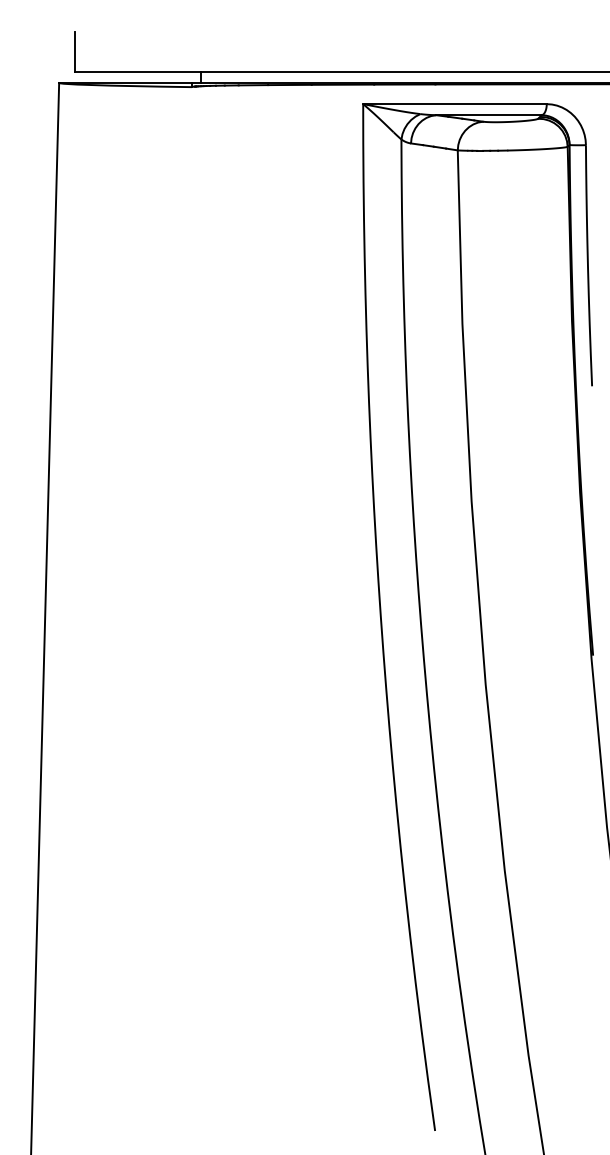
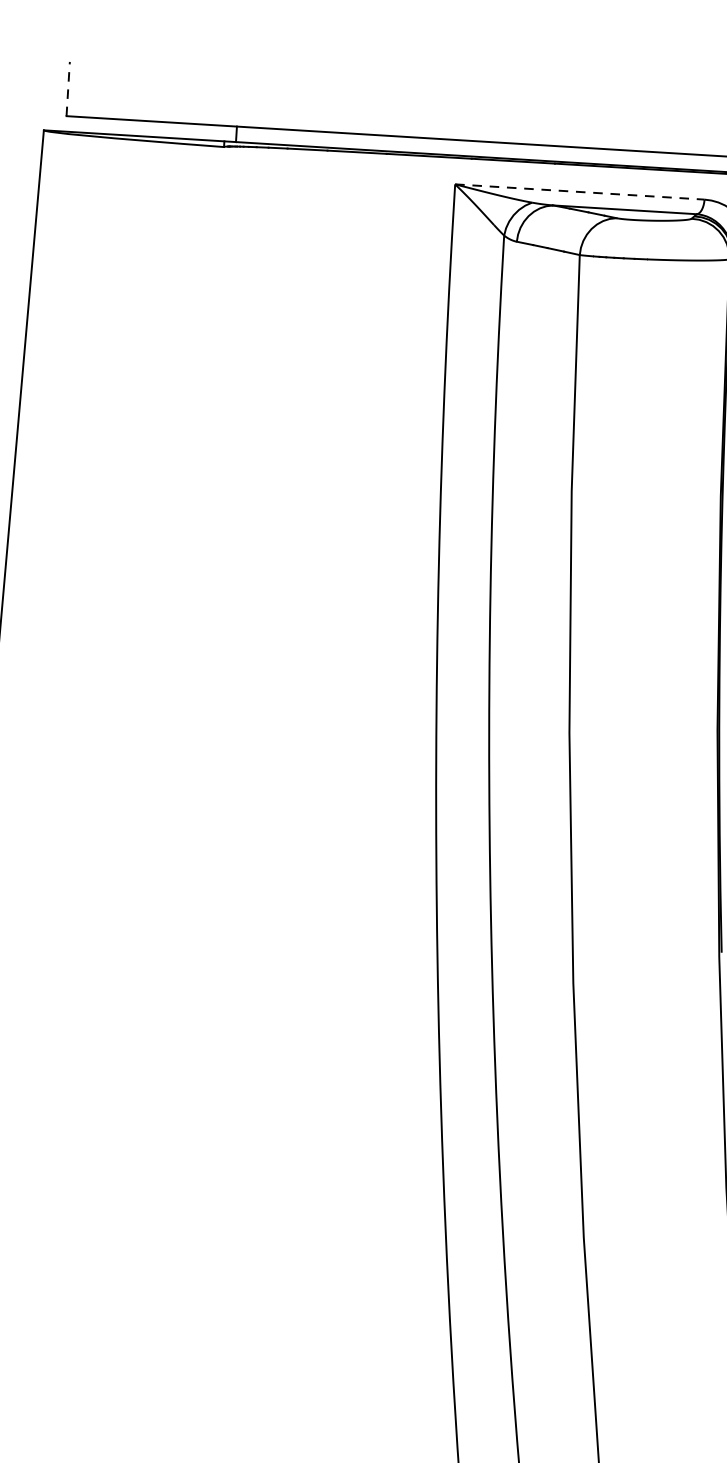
line: (75, 51) -> (68, 88), solid -> dashed
line: (455, 104) -> (580, 192), solid -> dashed

